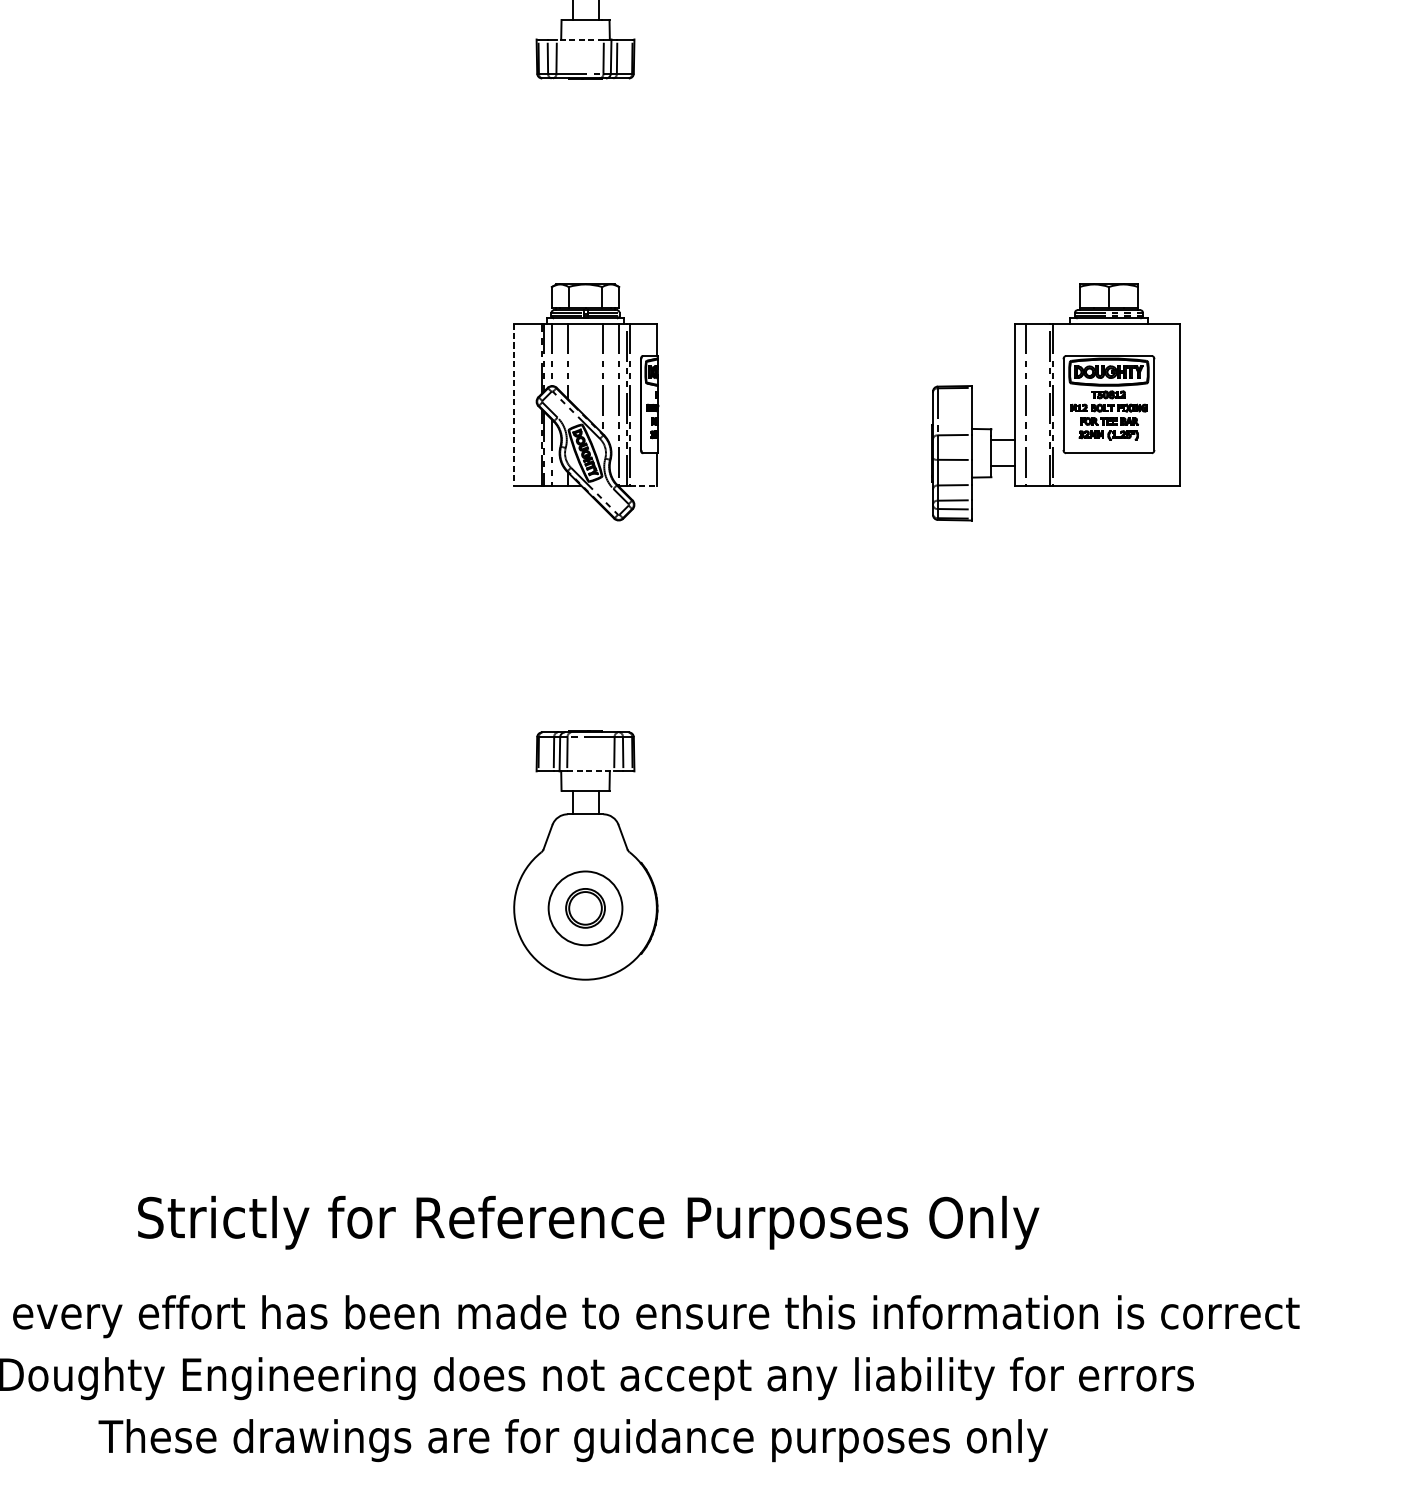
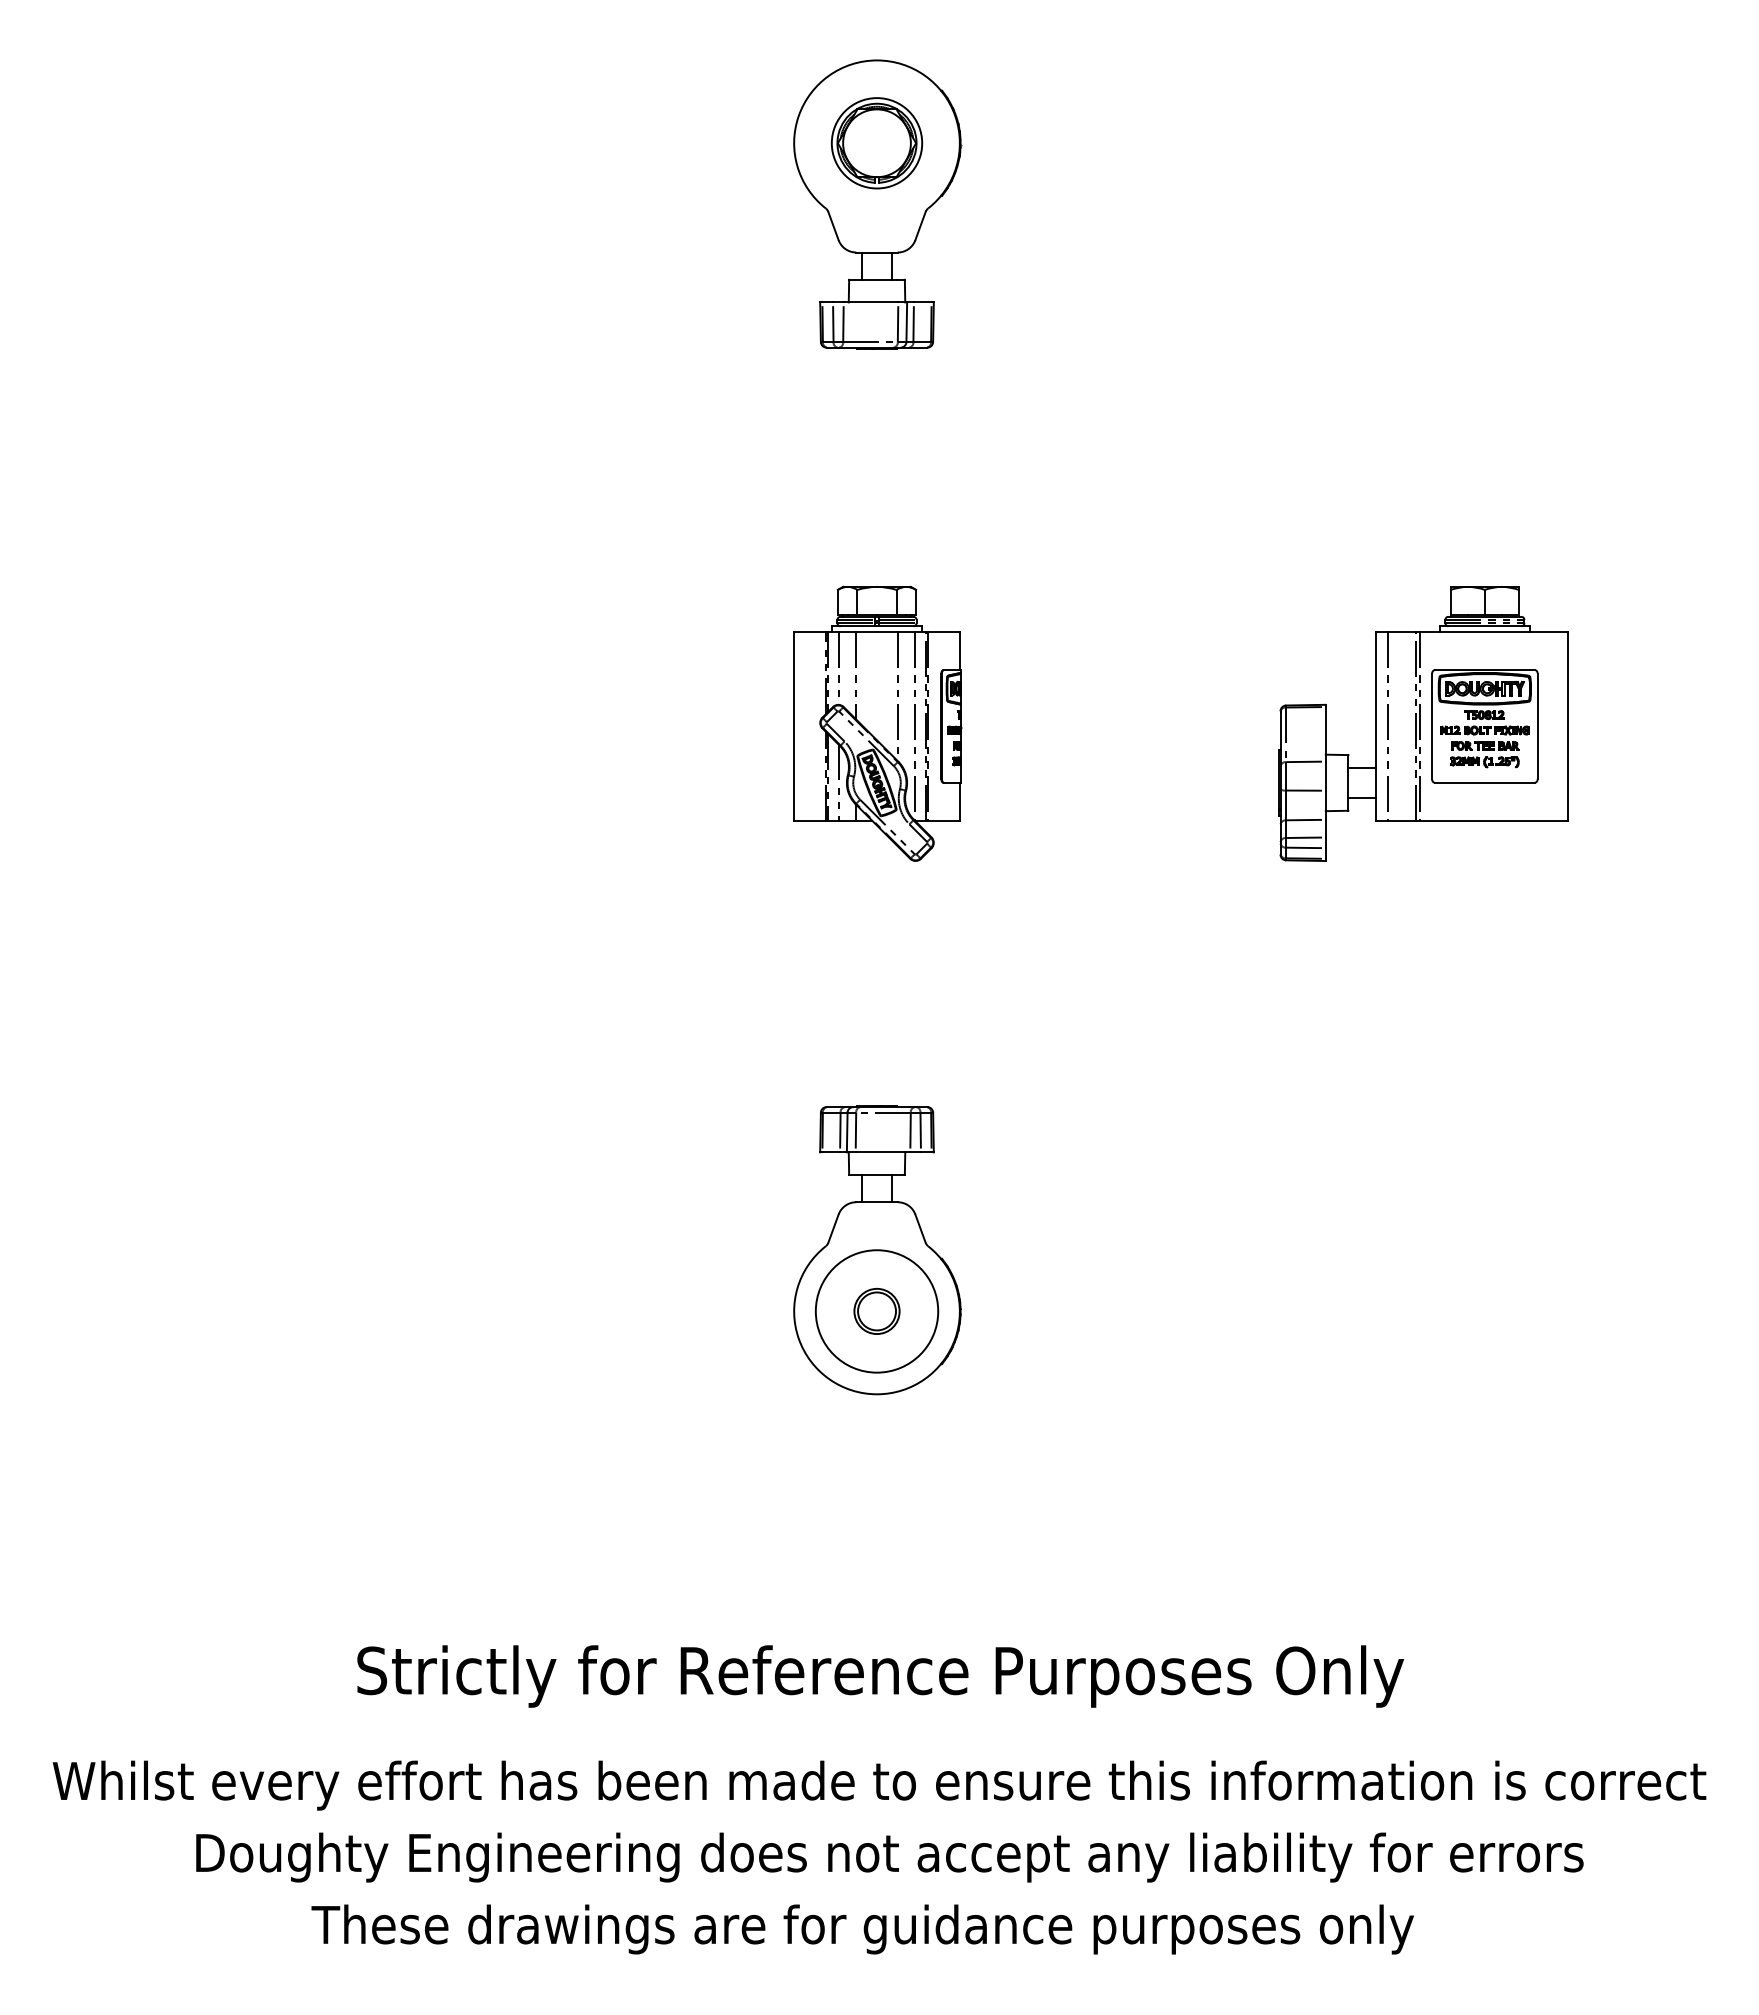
line: (579, 39) -> (870, 302), dashed -> solid
line: (514, 404) -> (794, 726), dashed -> solid
line: (643, 485) -> (944, 820), dashed -> solid
line: (591, 771) -> (883, 1152), dashed -> solid
circle: (585, 908) -> (876, 1311), size x1.43

